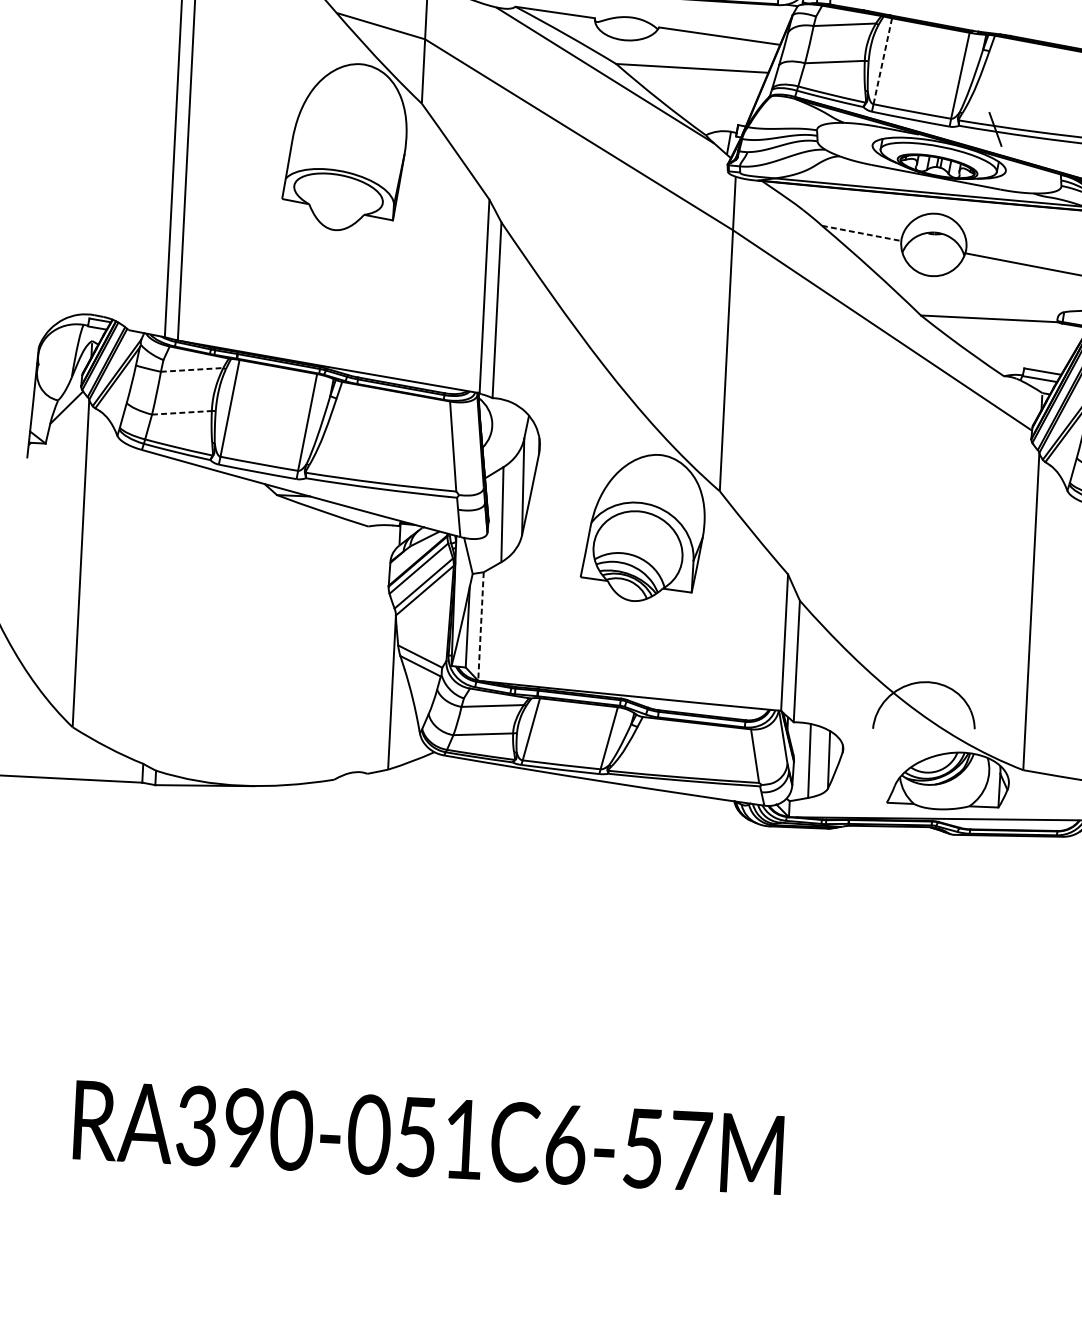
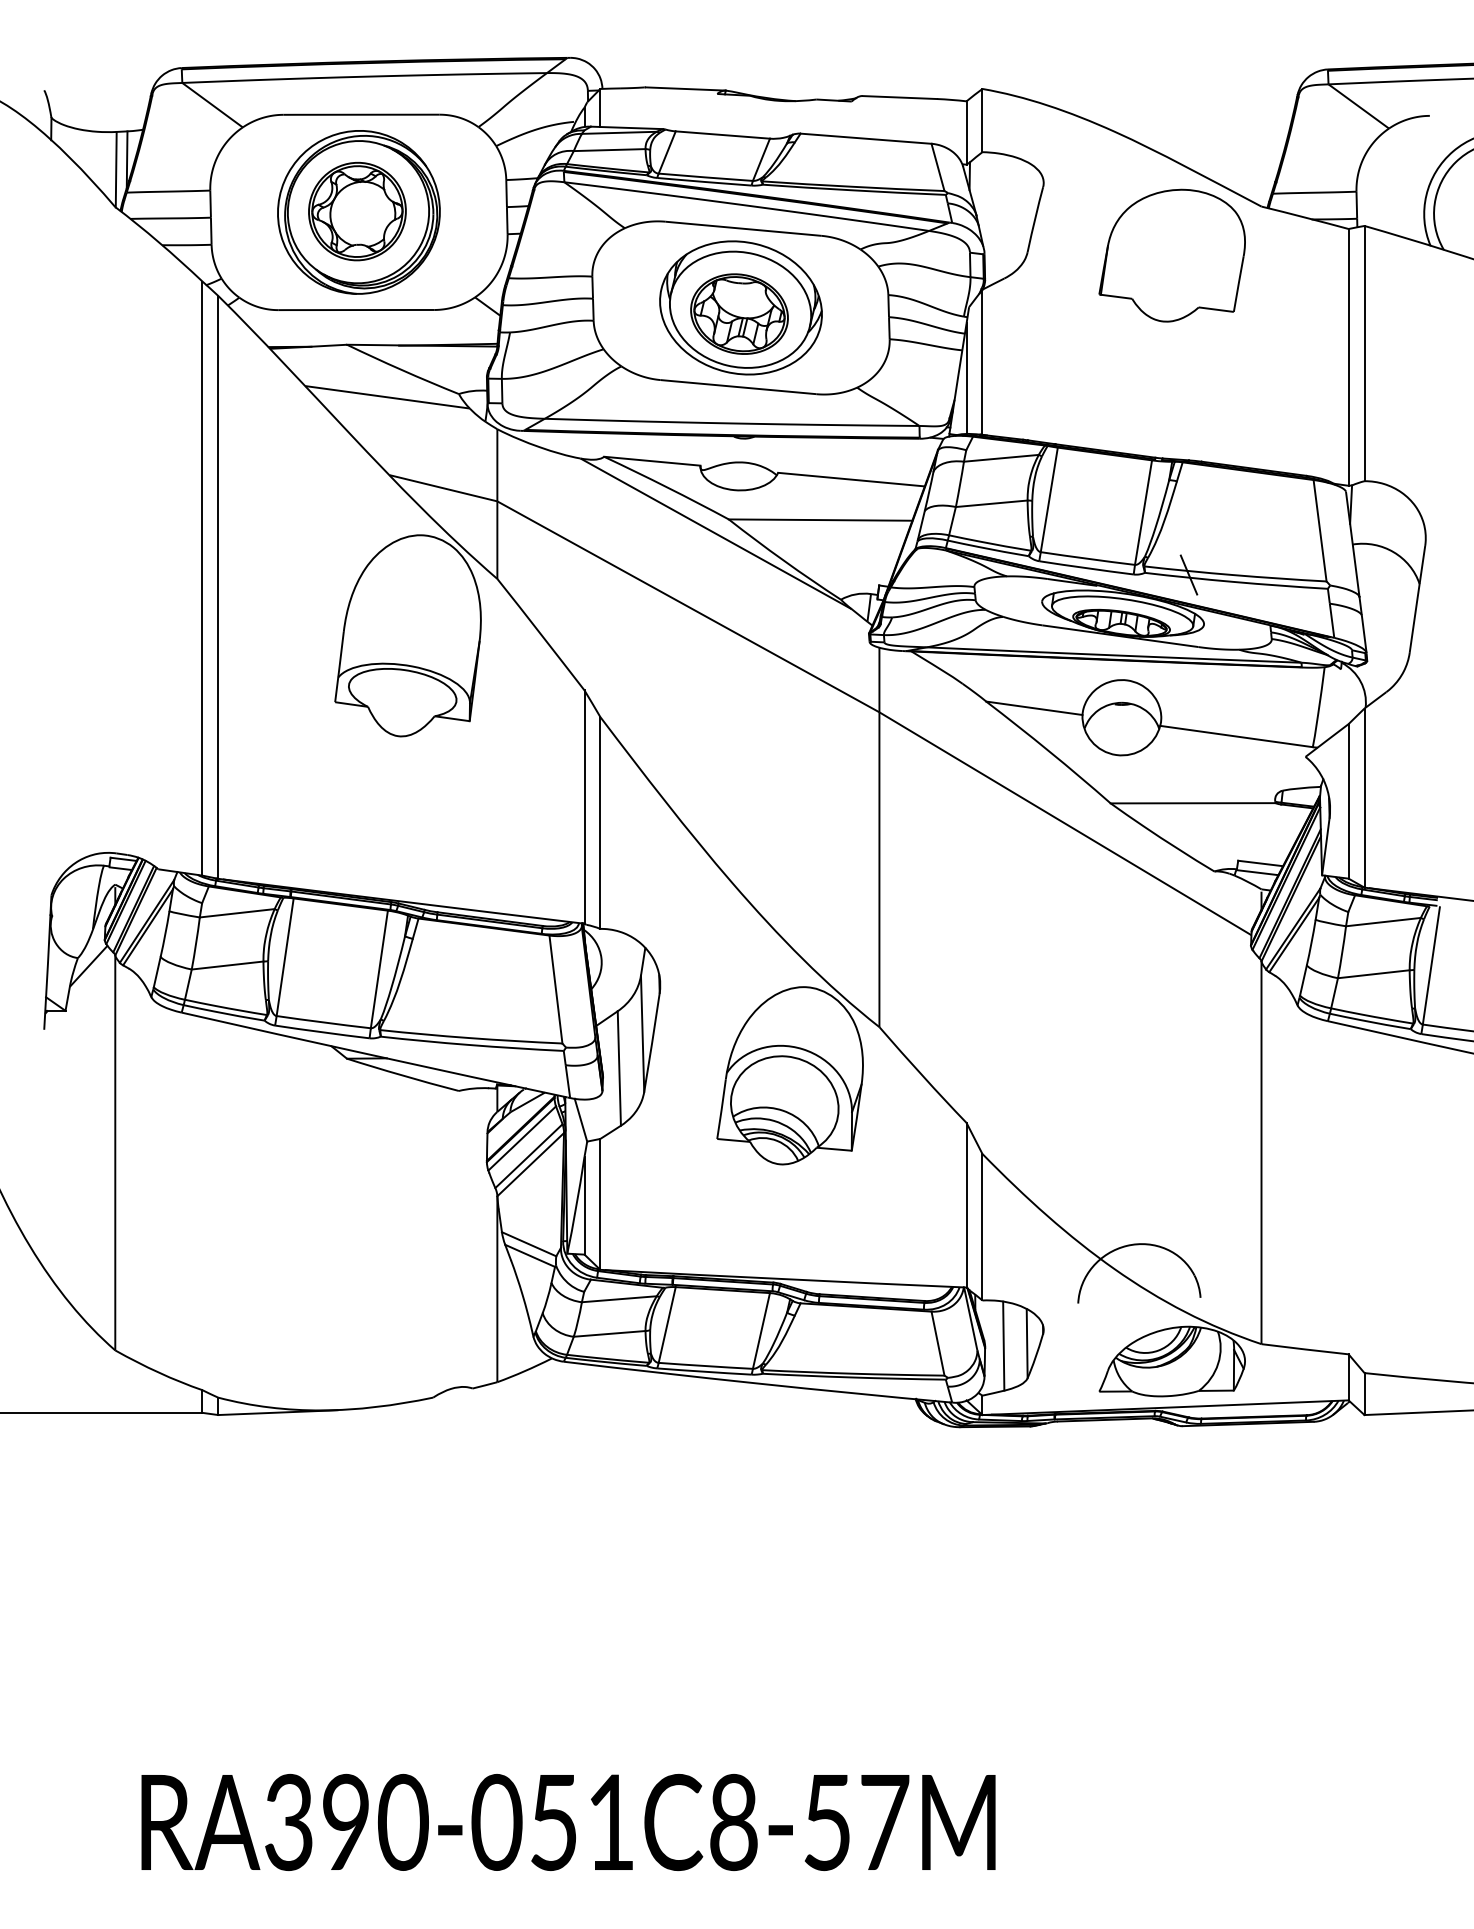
line: (882, 60) -> (1049, 499), dashed -> solid
line: (861, 233) -> (1034, 708), dashed -> solid
line: (192, 370) -> (237, 913), dashed -> solid
line: (182, 412) -> (228, 965), dashed -> solid
line: (481, 626) -> (600, 1204), dashed -> solid
text: (566, 1143) -> (734, 1821), RA390-051C6-57M -> RA390-051C8-57M

